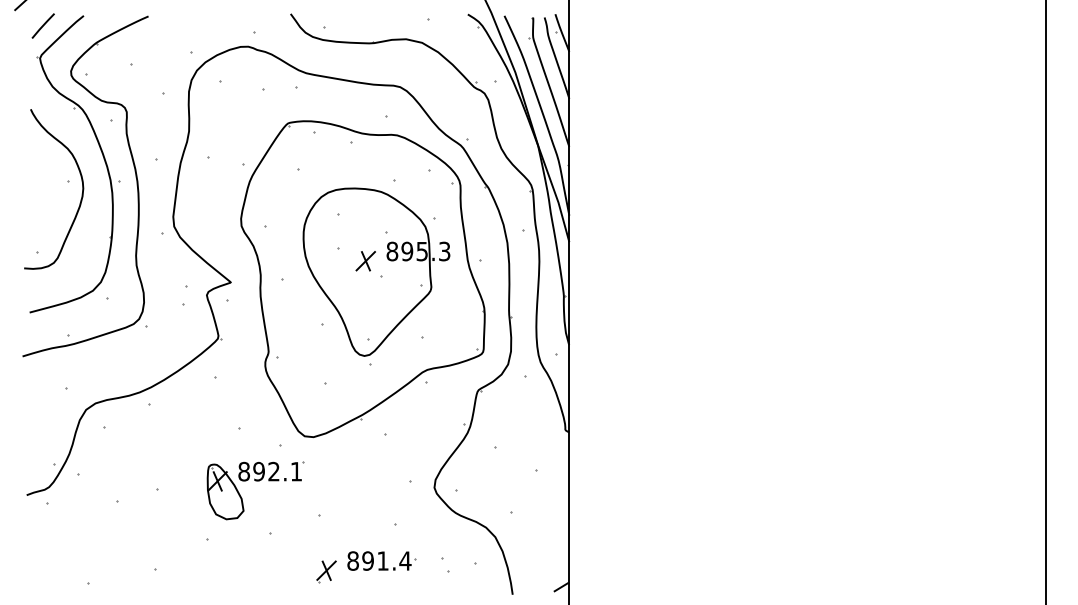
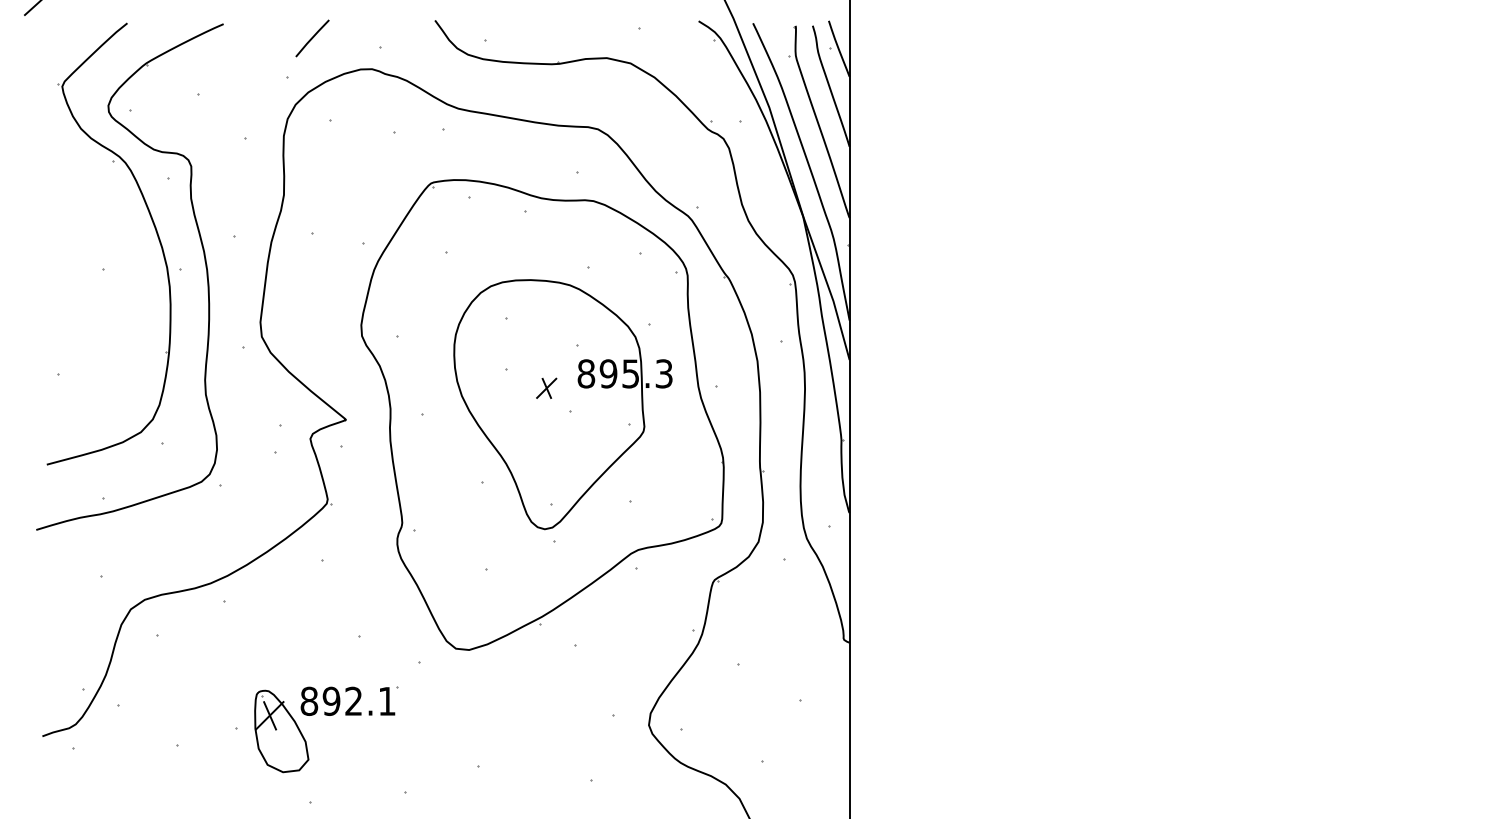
line: (42, 25) -> (311, 37), moved
curve: (81, 193) -> (123, 287), removed
part: (365, 261) -> (546, 388), size x0.7
part: (255, 481) -> (326, 715), moved

